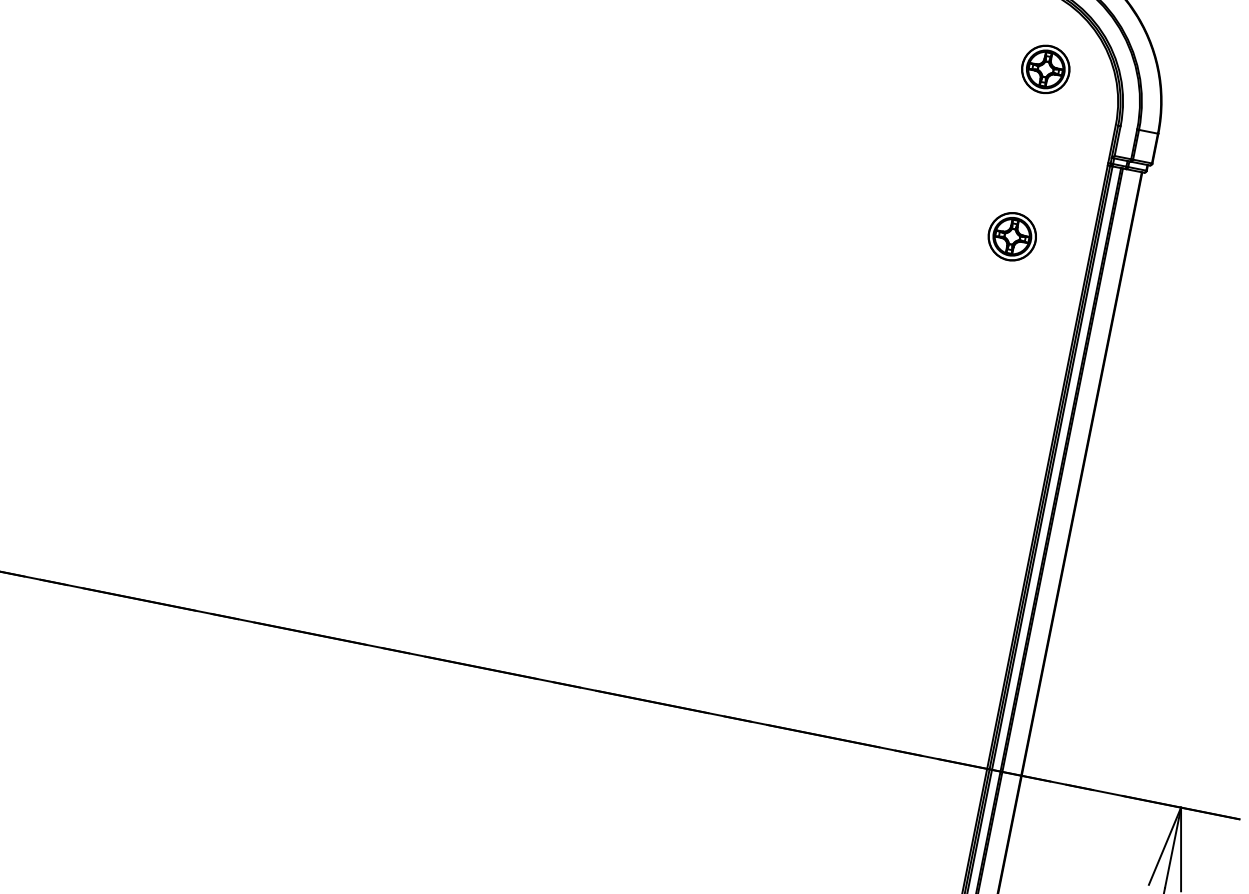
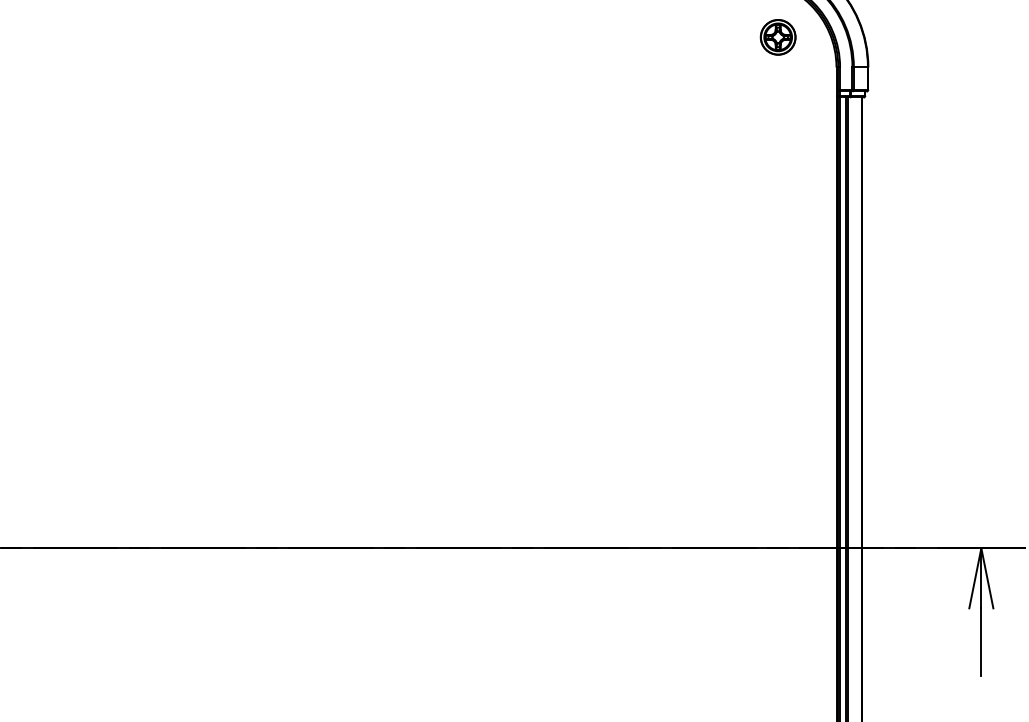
part: (1011, 236) -> (777, 162), removed

